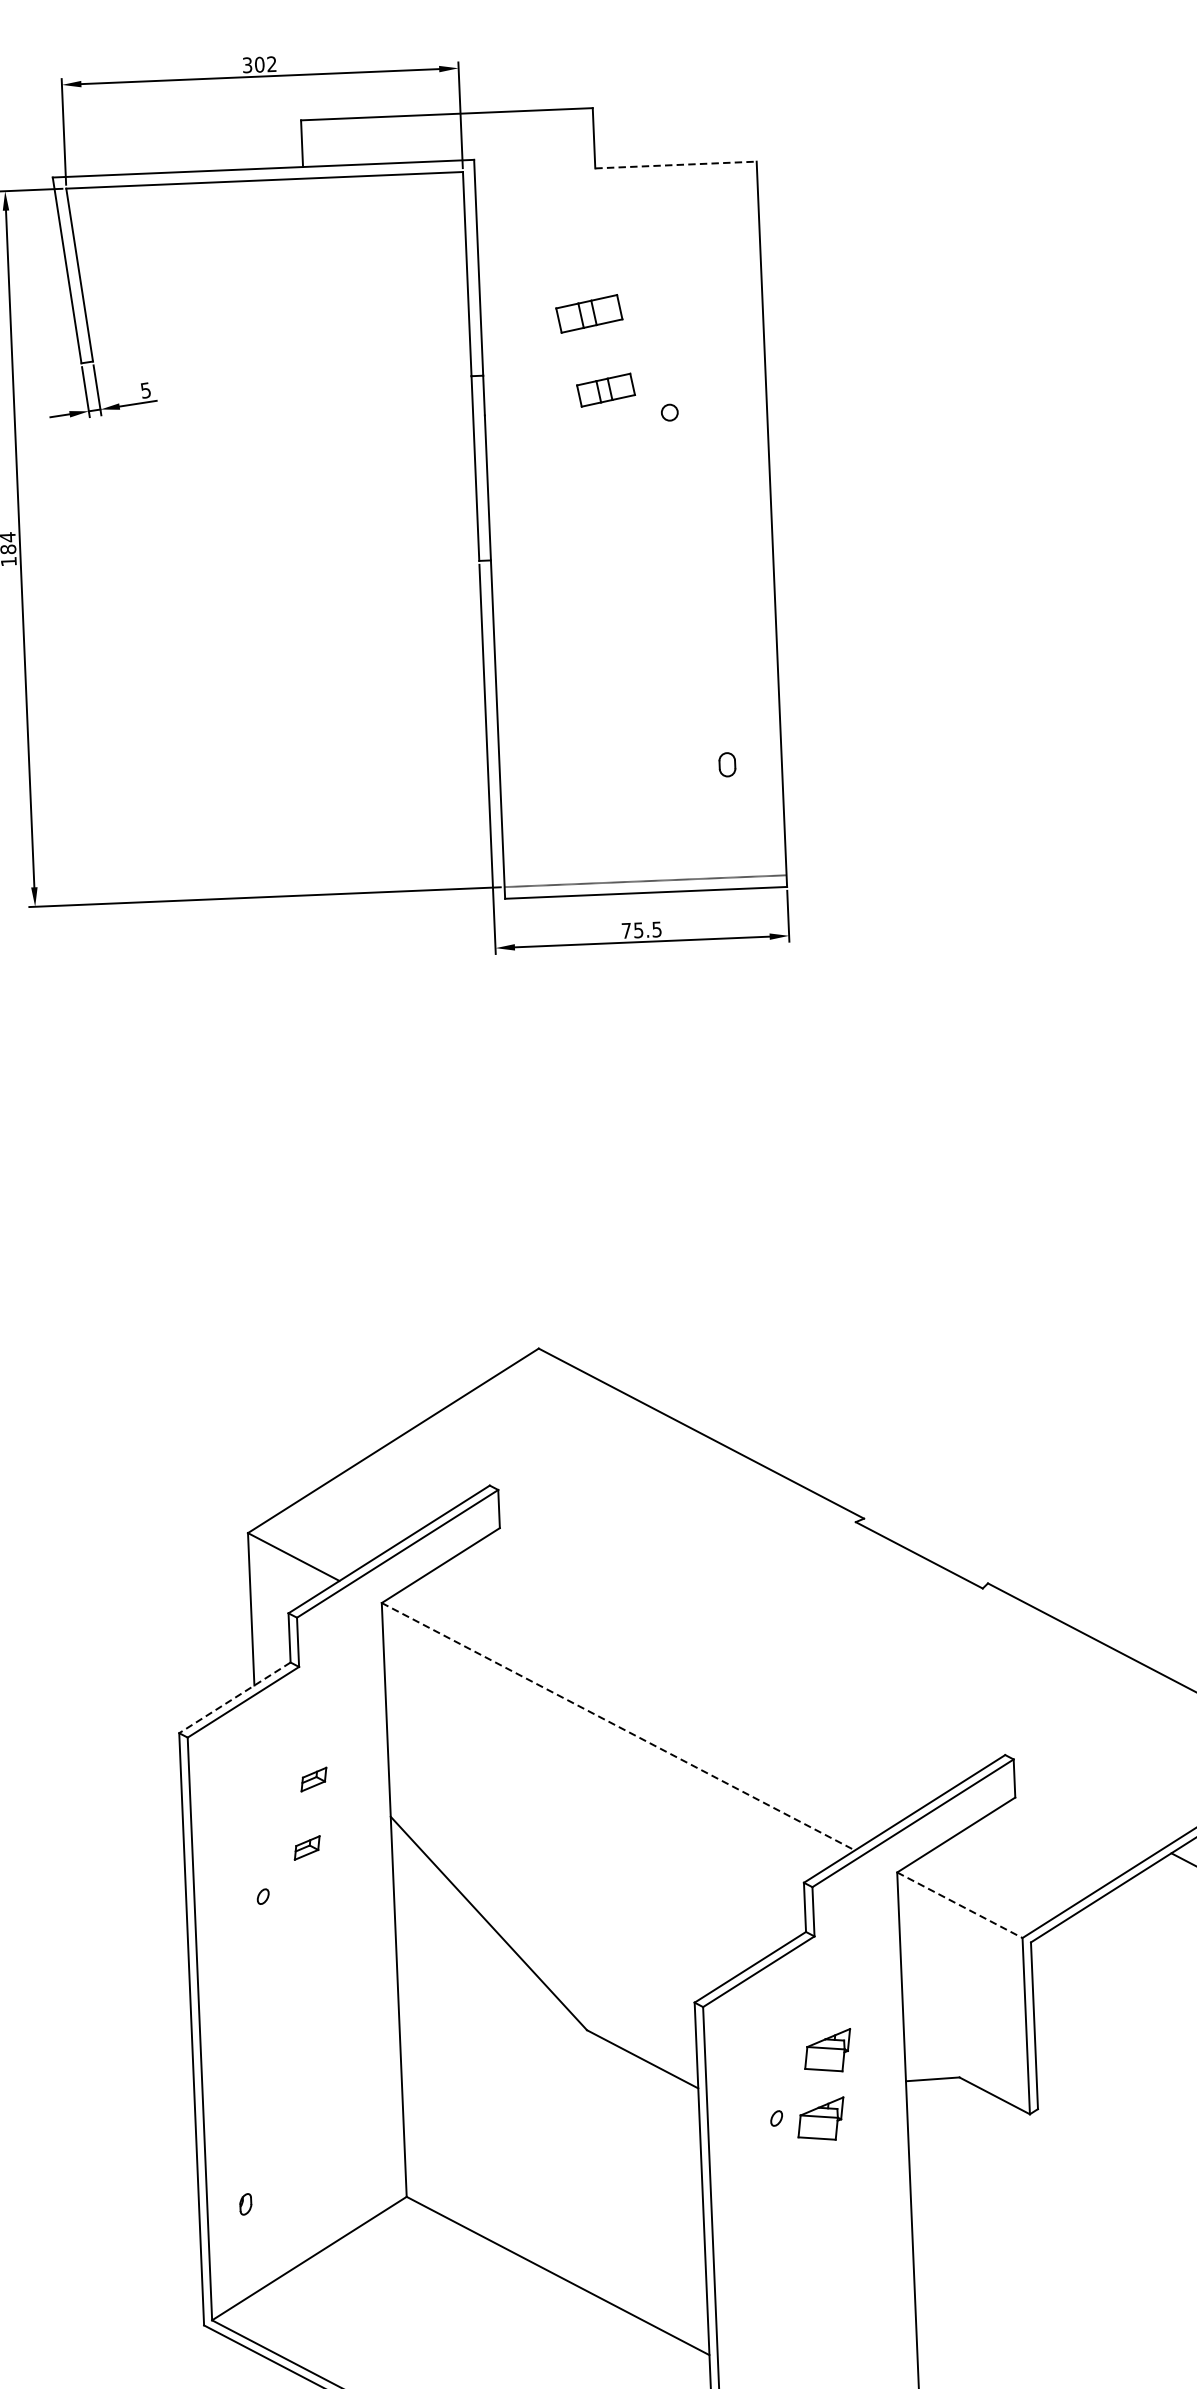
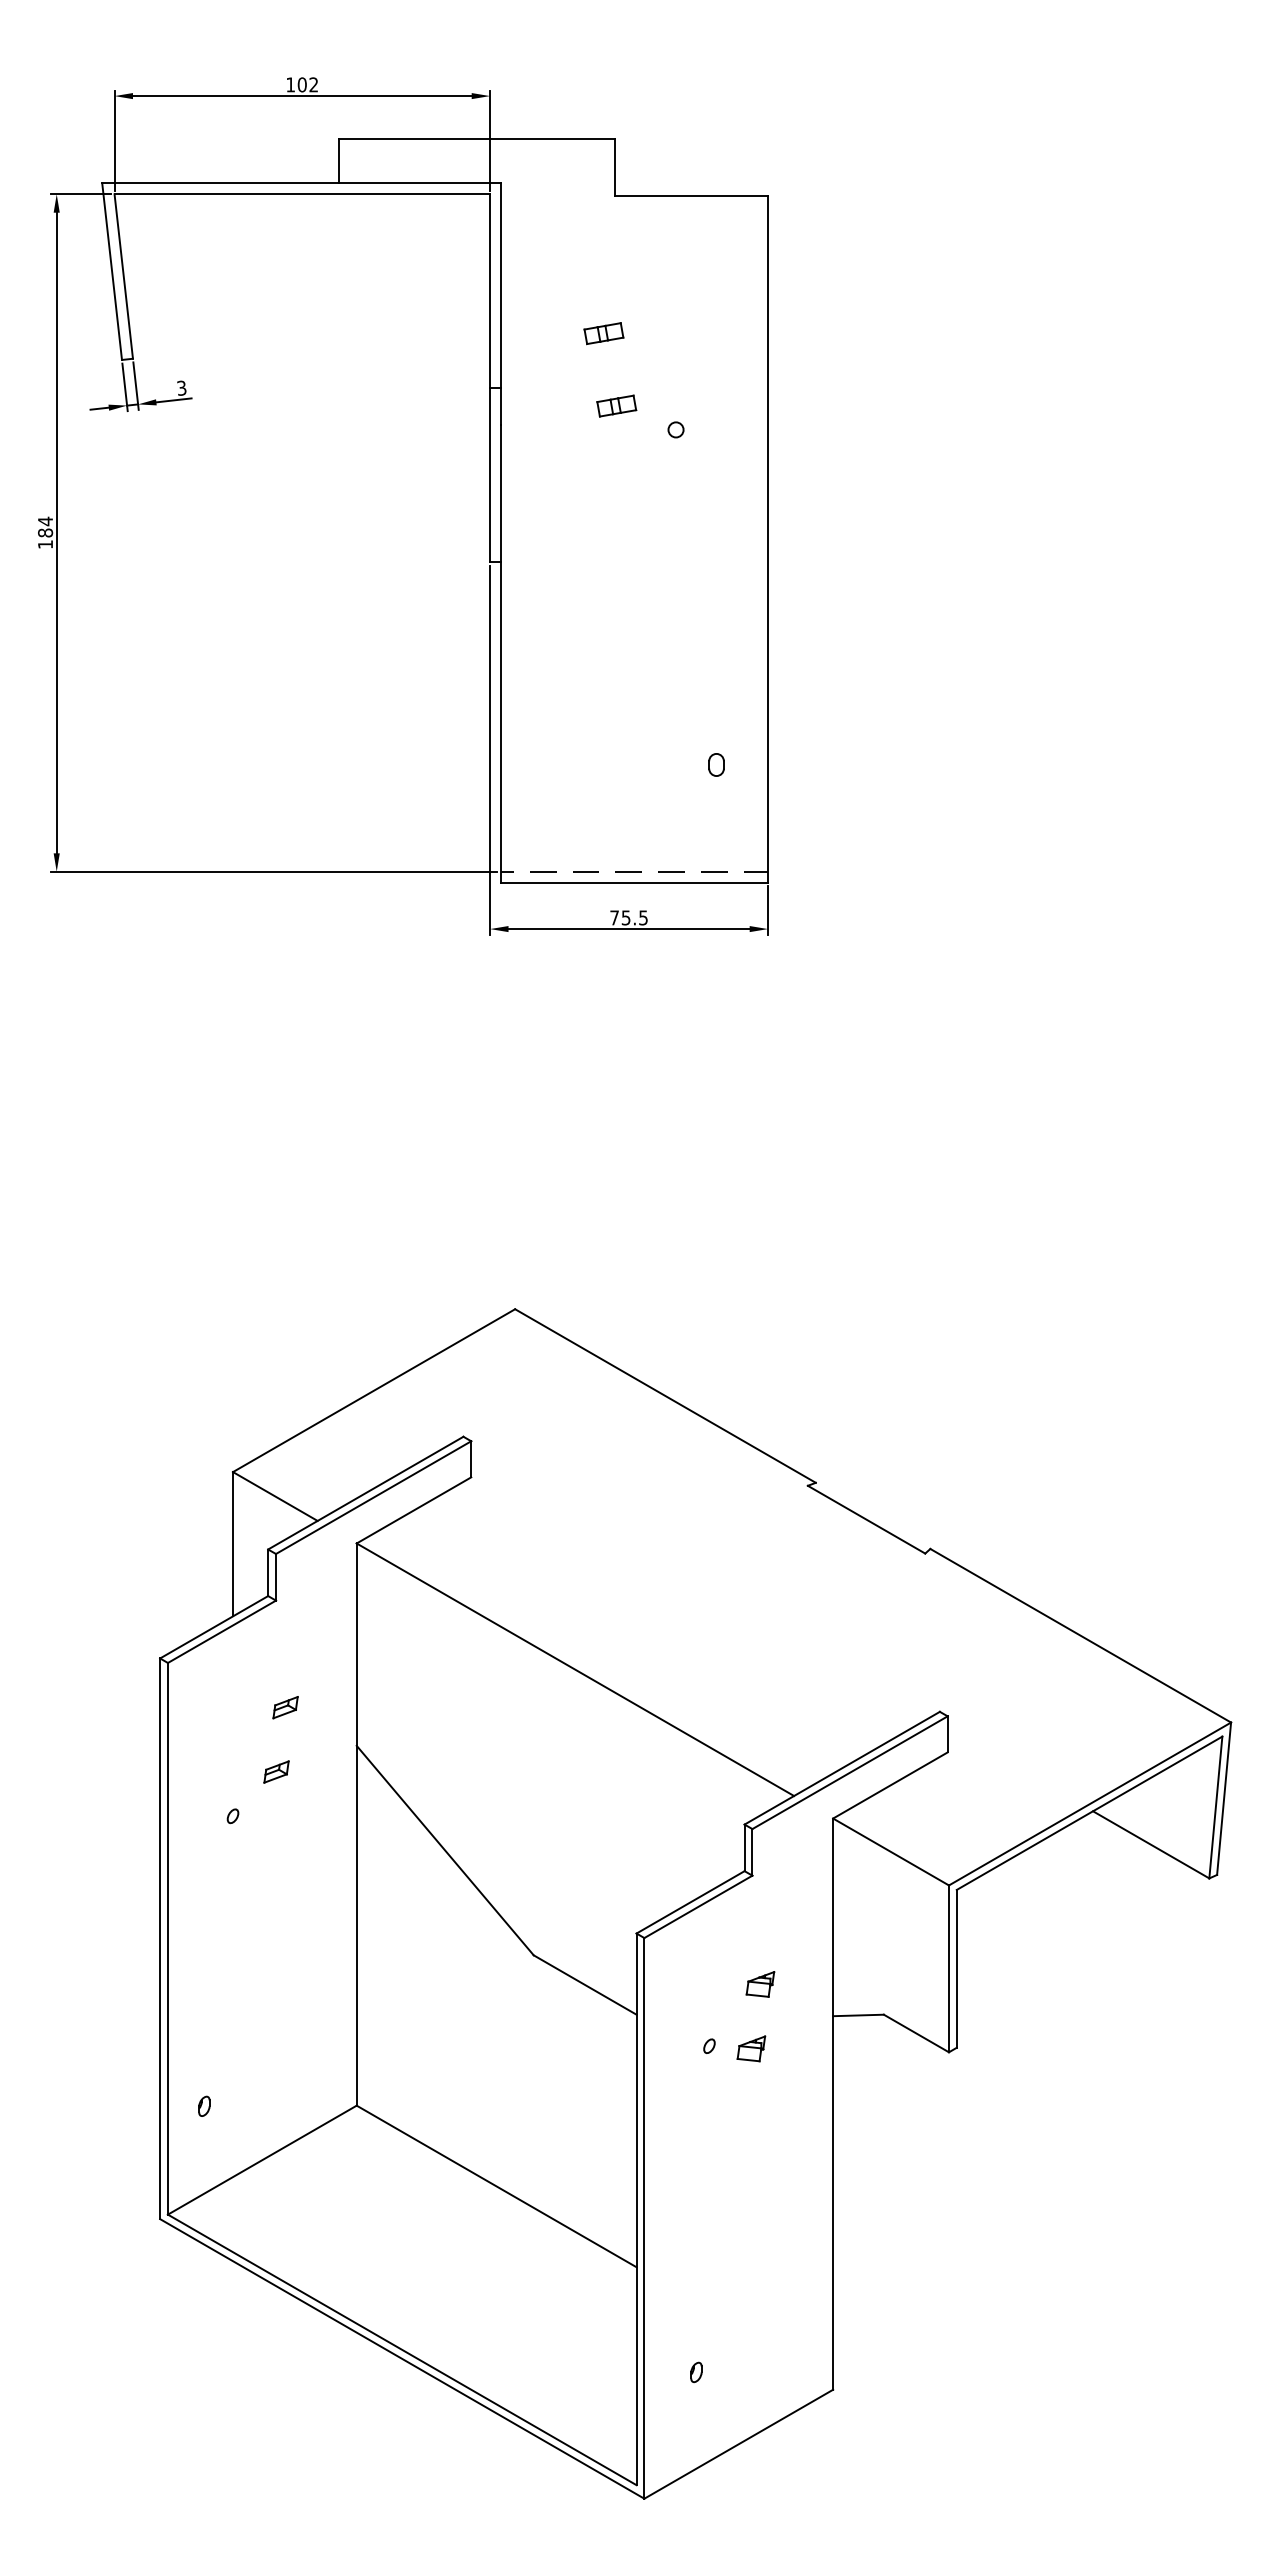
text: (247, 64) -> (290, 84), 302 -> 102
line: (676, 165) -> (692, 196), dashed -> solid
part: (588, 314) -> (603, 333), size x0.62
text: (145, 389) -> (181, 387), 5 -> 3
part: (605, 389) -> (616, 405), size x0.71
line: (234, 1698) -> (213, 1627), dashed -> solid
line: (618, 1726) -> (575, 1669), dashed -> solid
line: (960, 1905) -> (891, 1852), dashed -> solid
part: (827, 2050) -> (760, 1984), size x0.62
part: (821, 2118) -> (751, 2048), size x0.62

